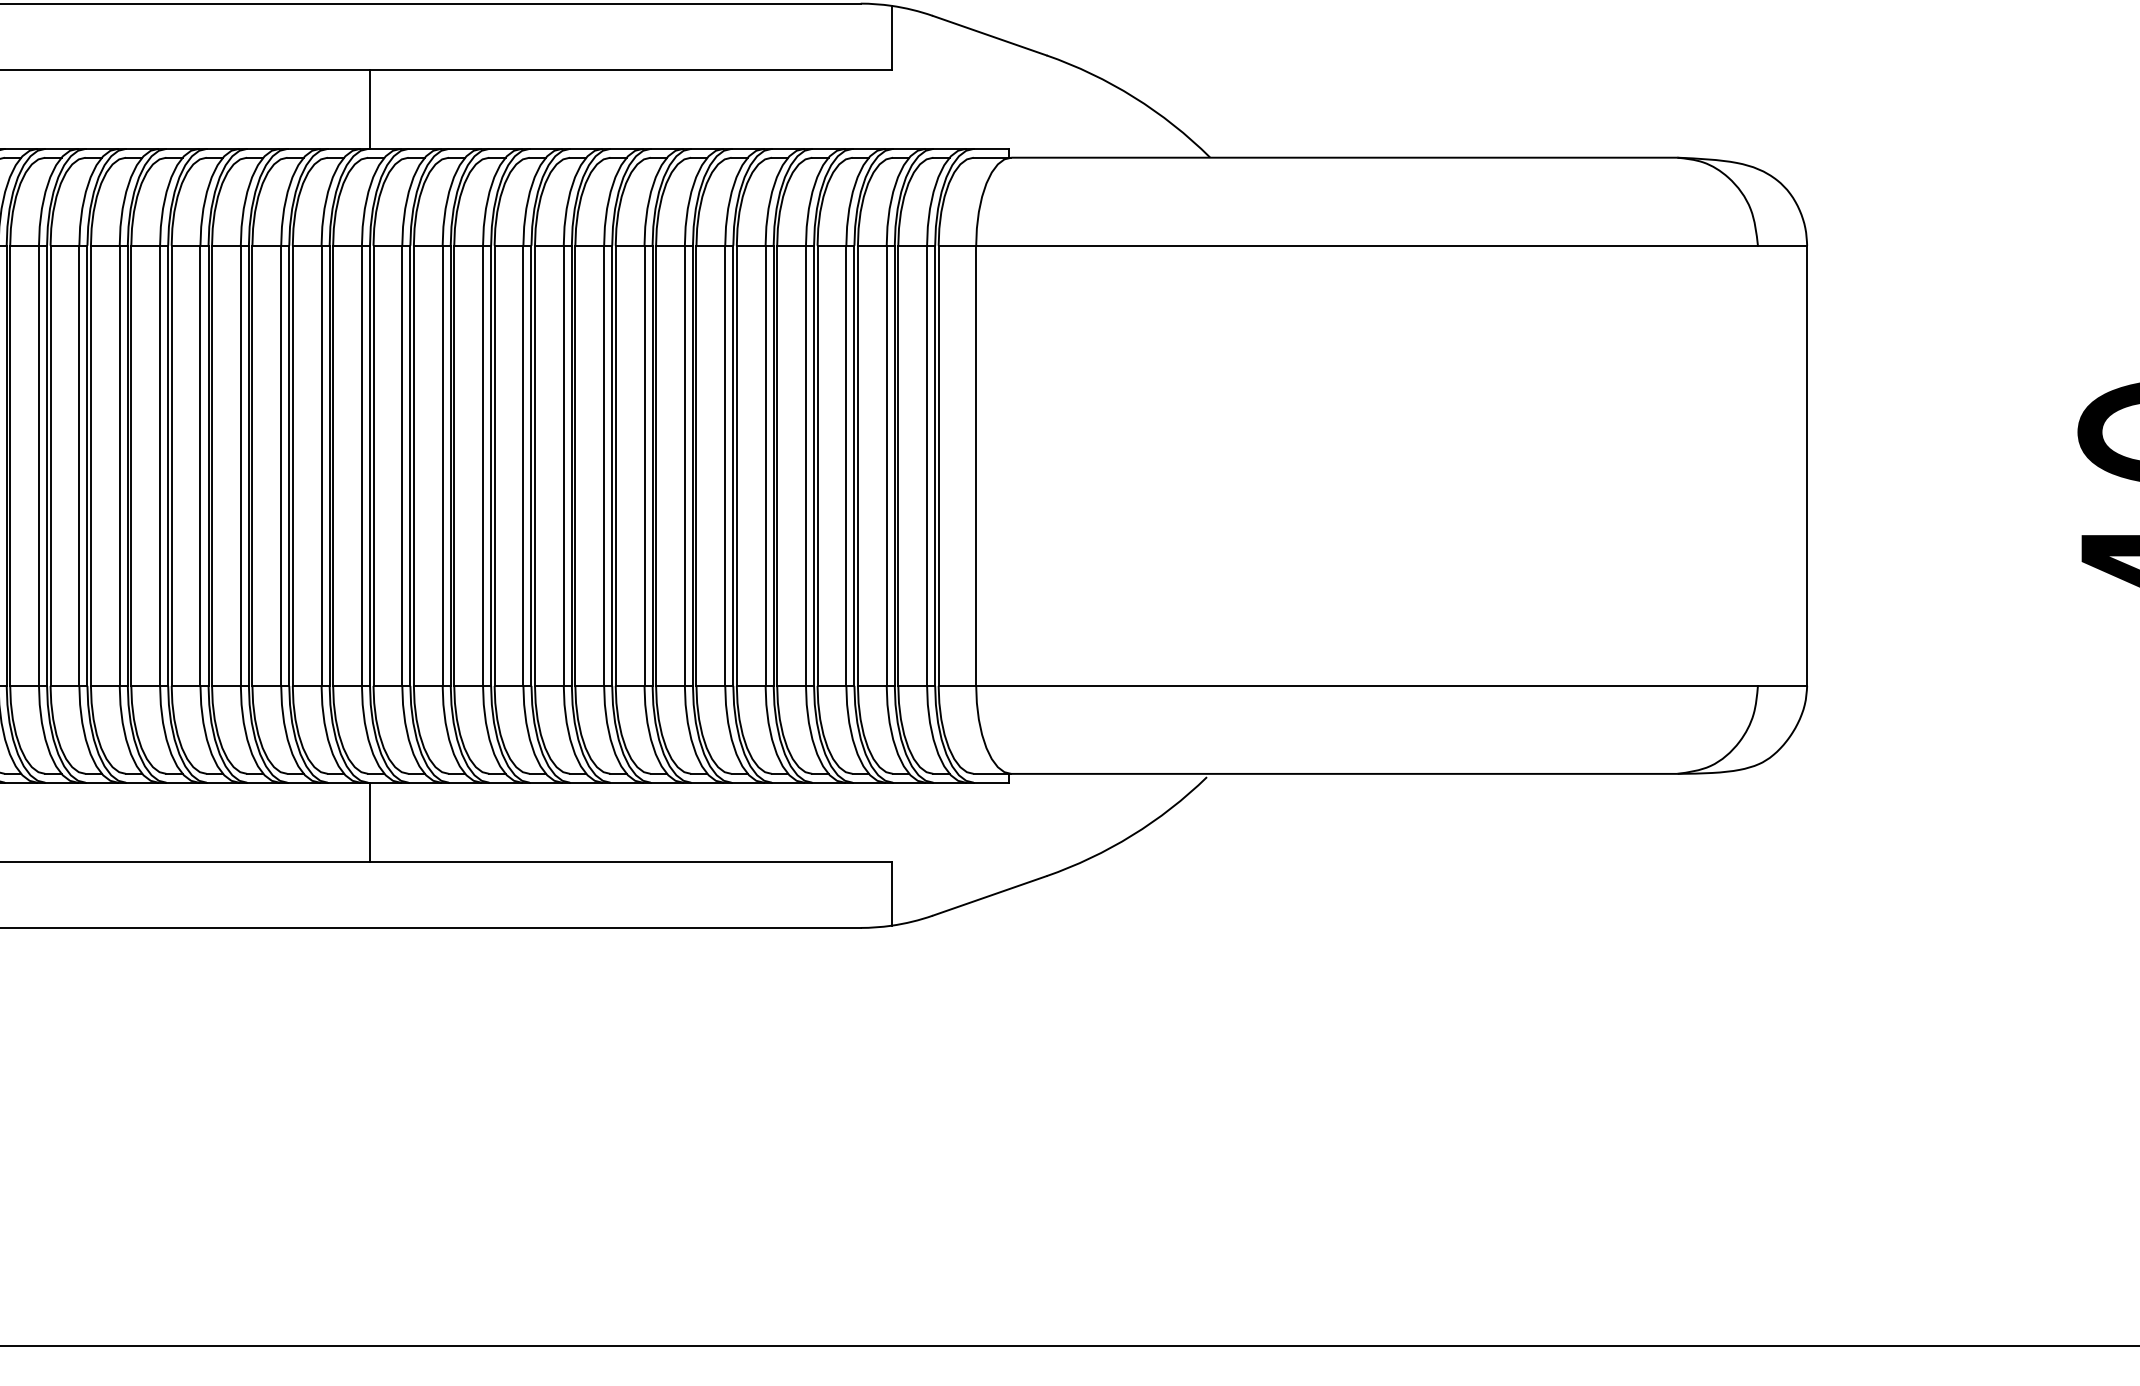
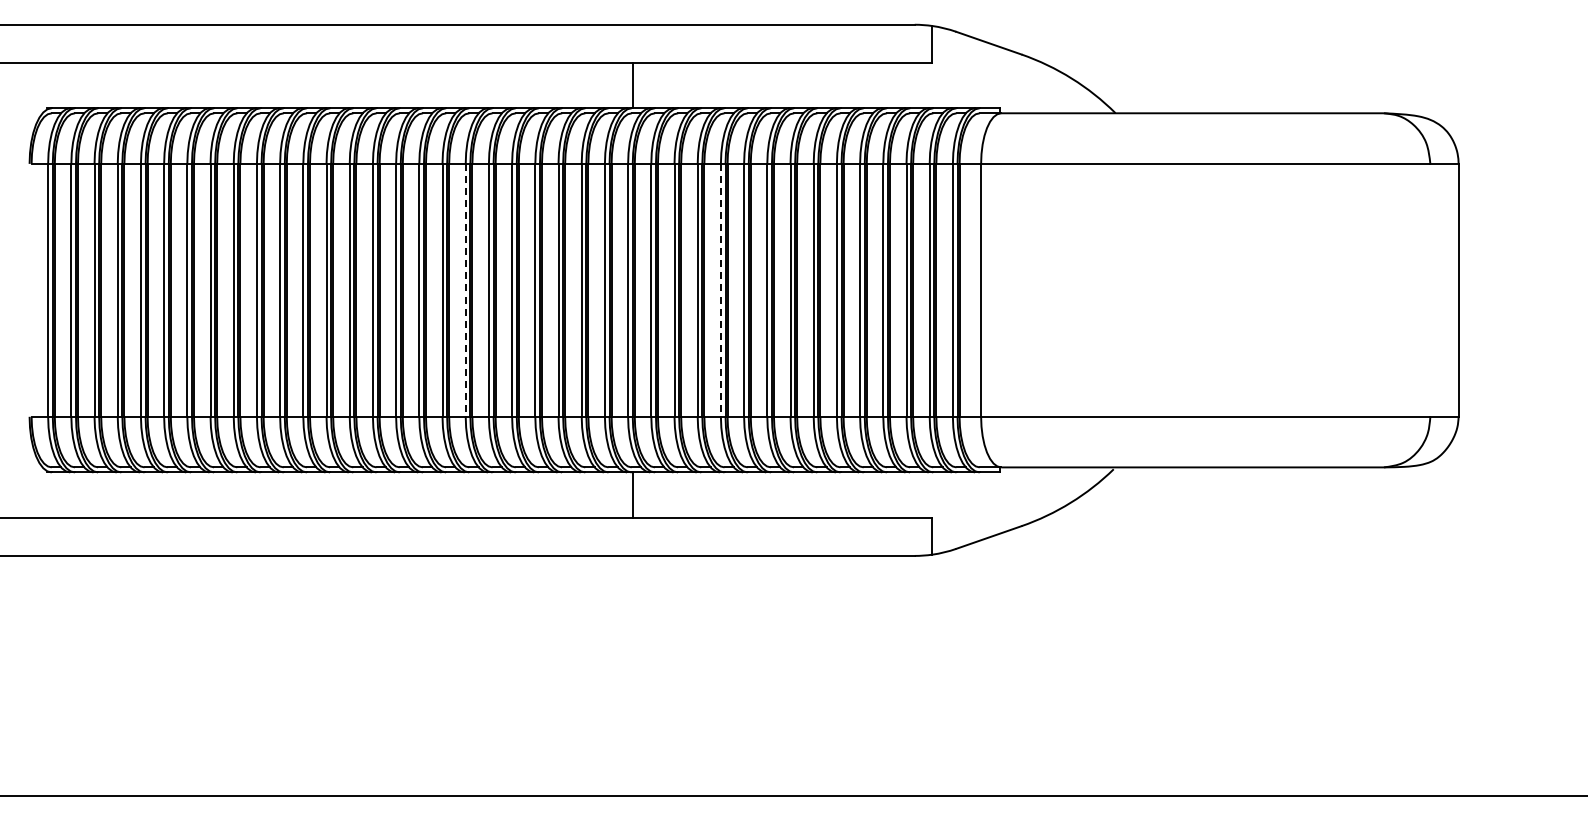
line: (78, 466) -> (465, 290), solid -> dashed
line: (522, 466) -> (720, 290), solid -> dashed

